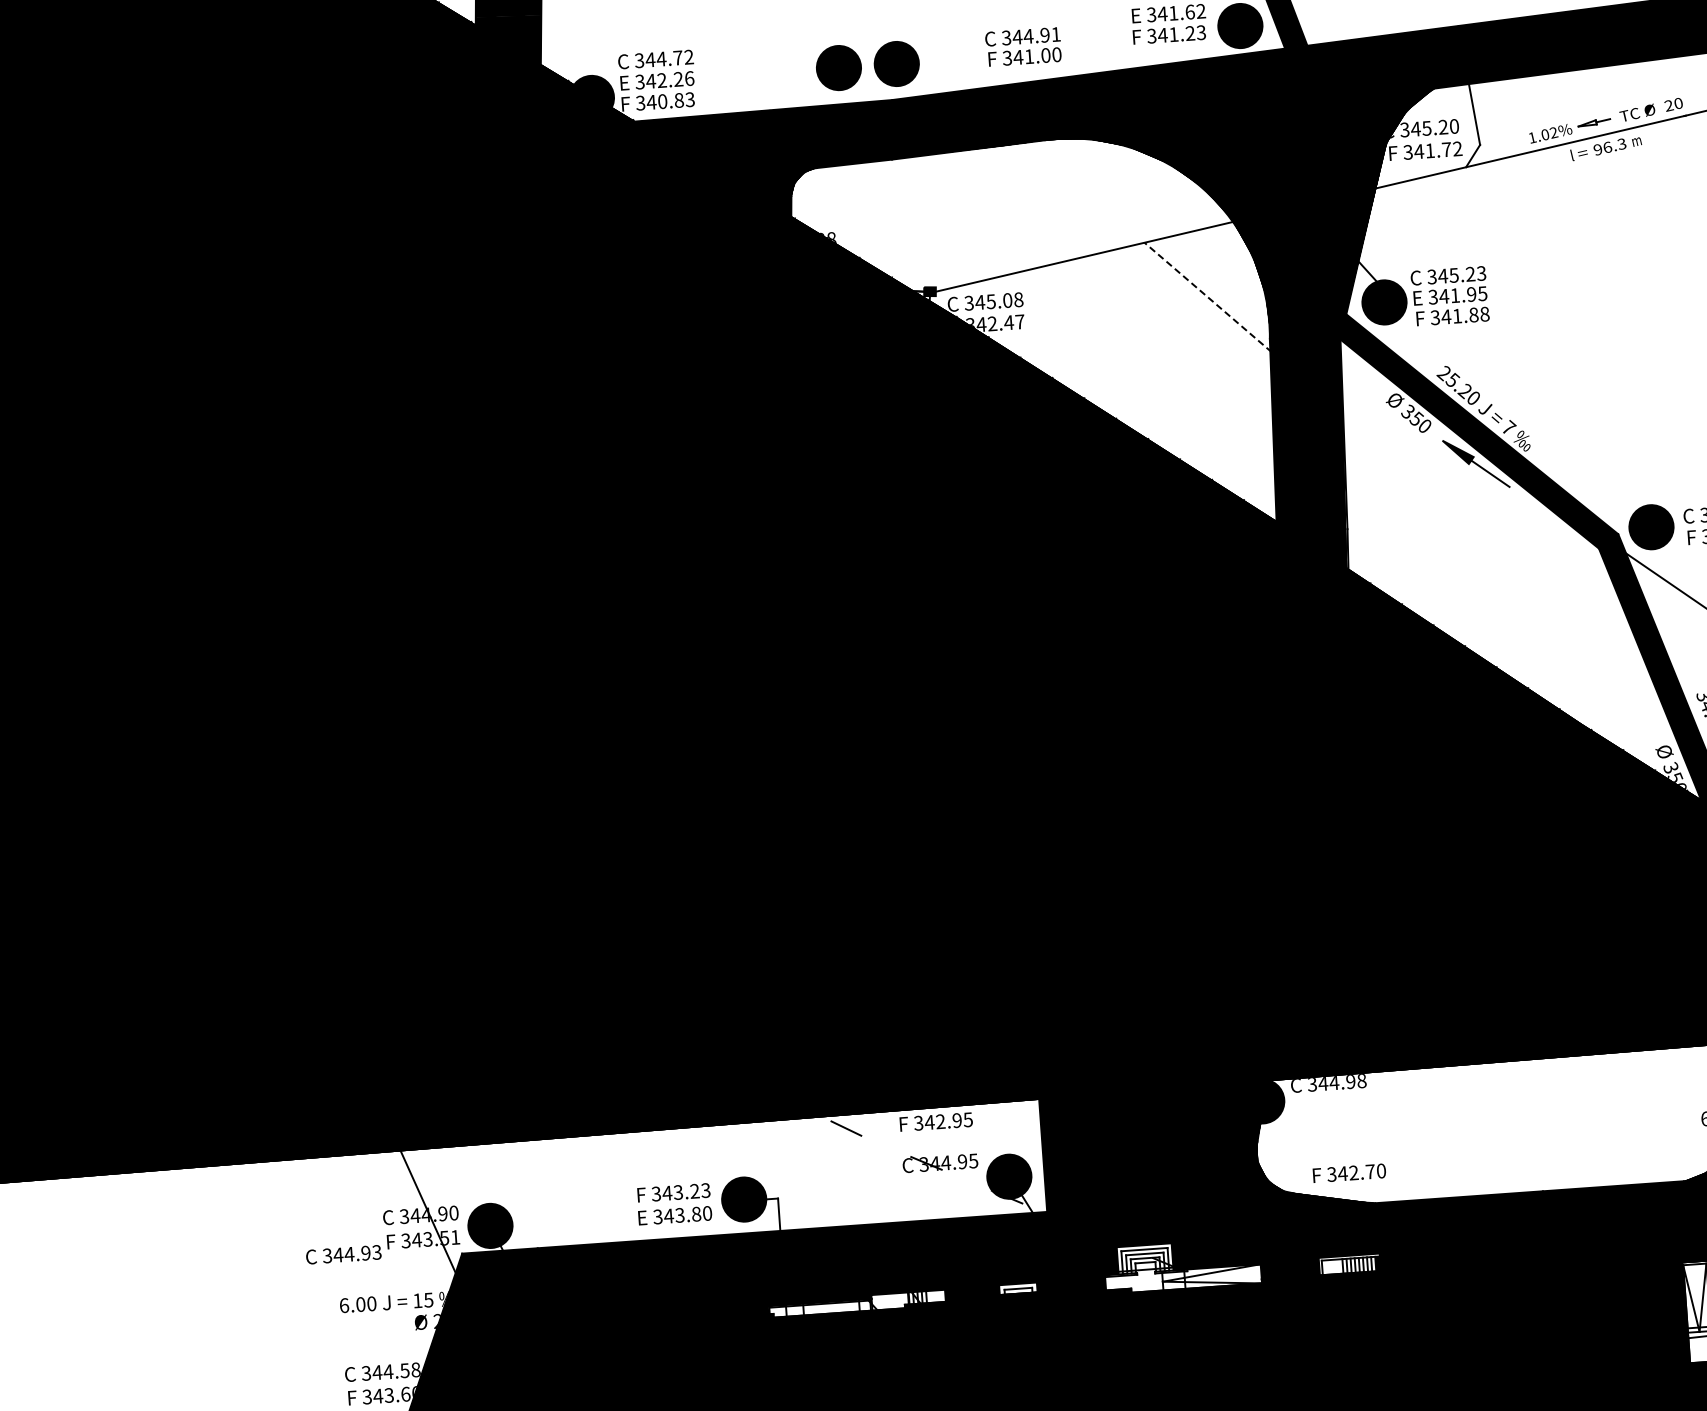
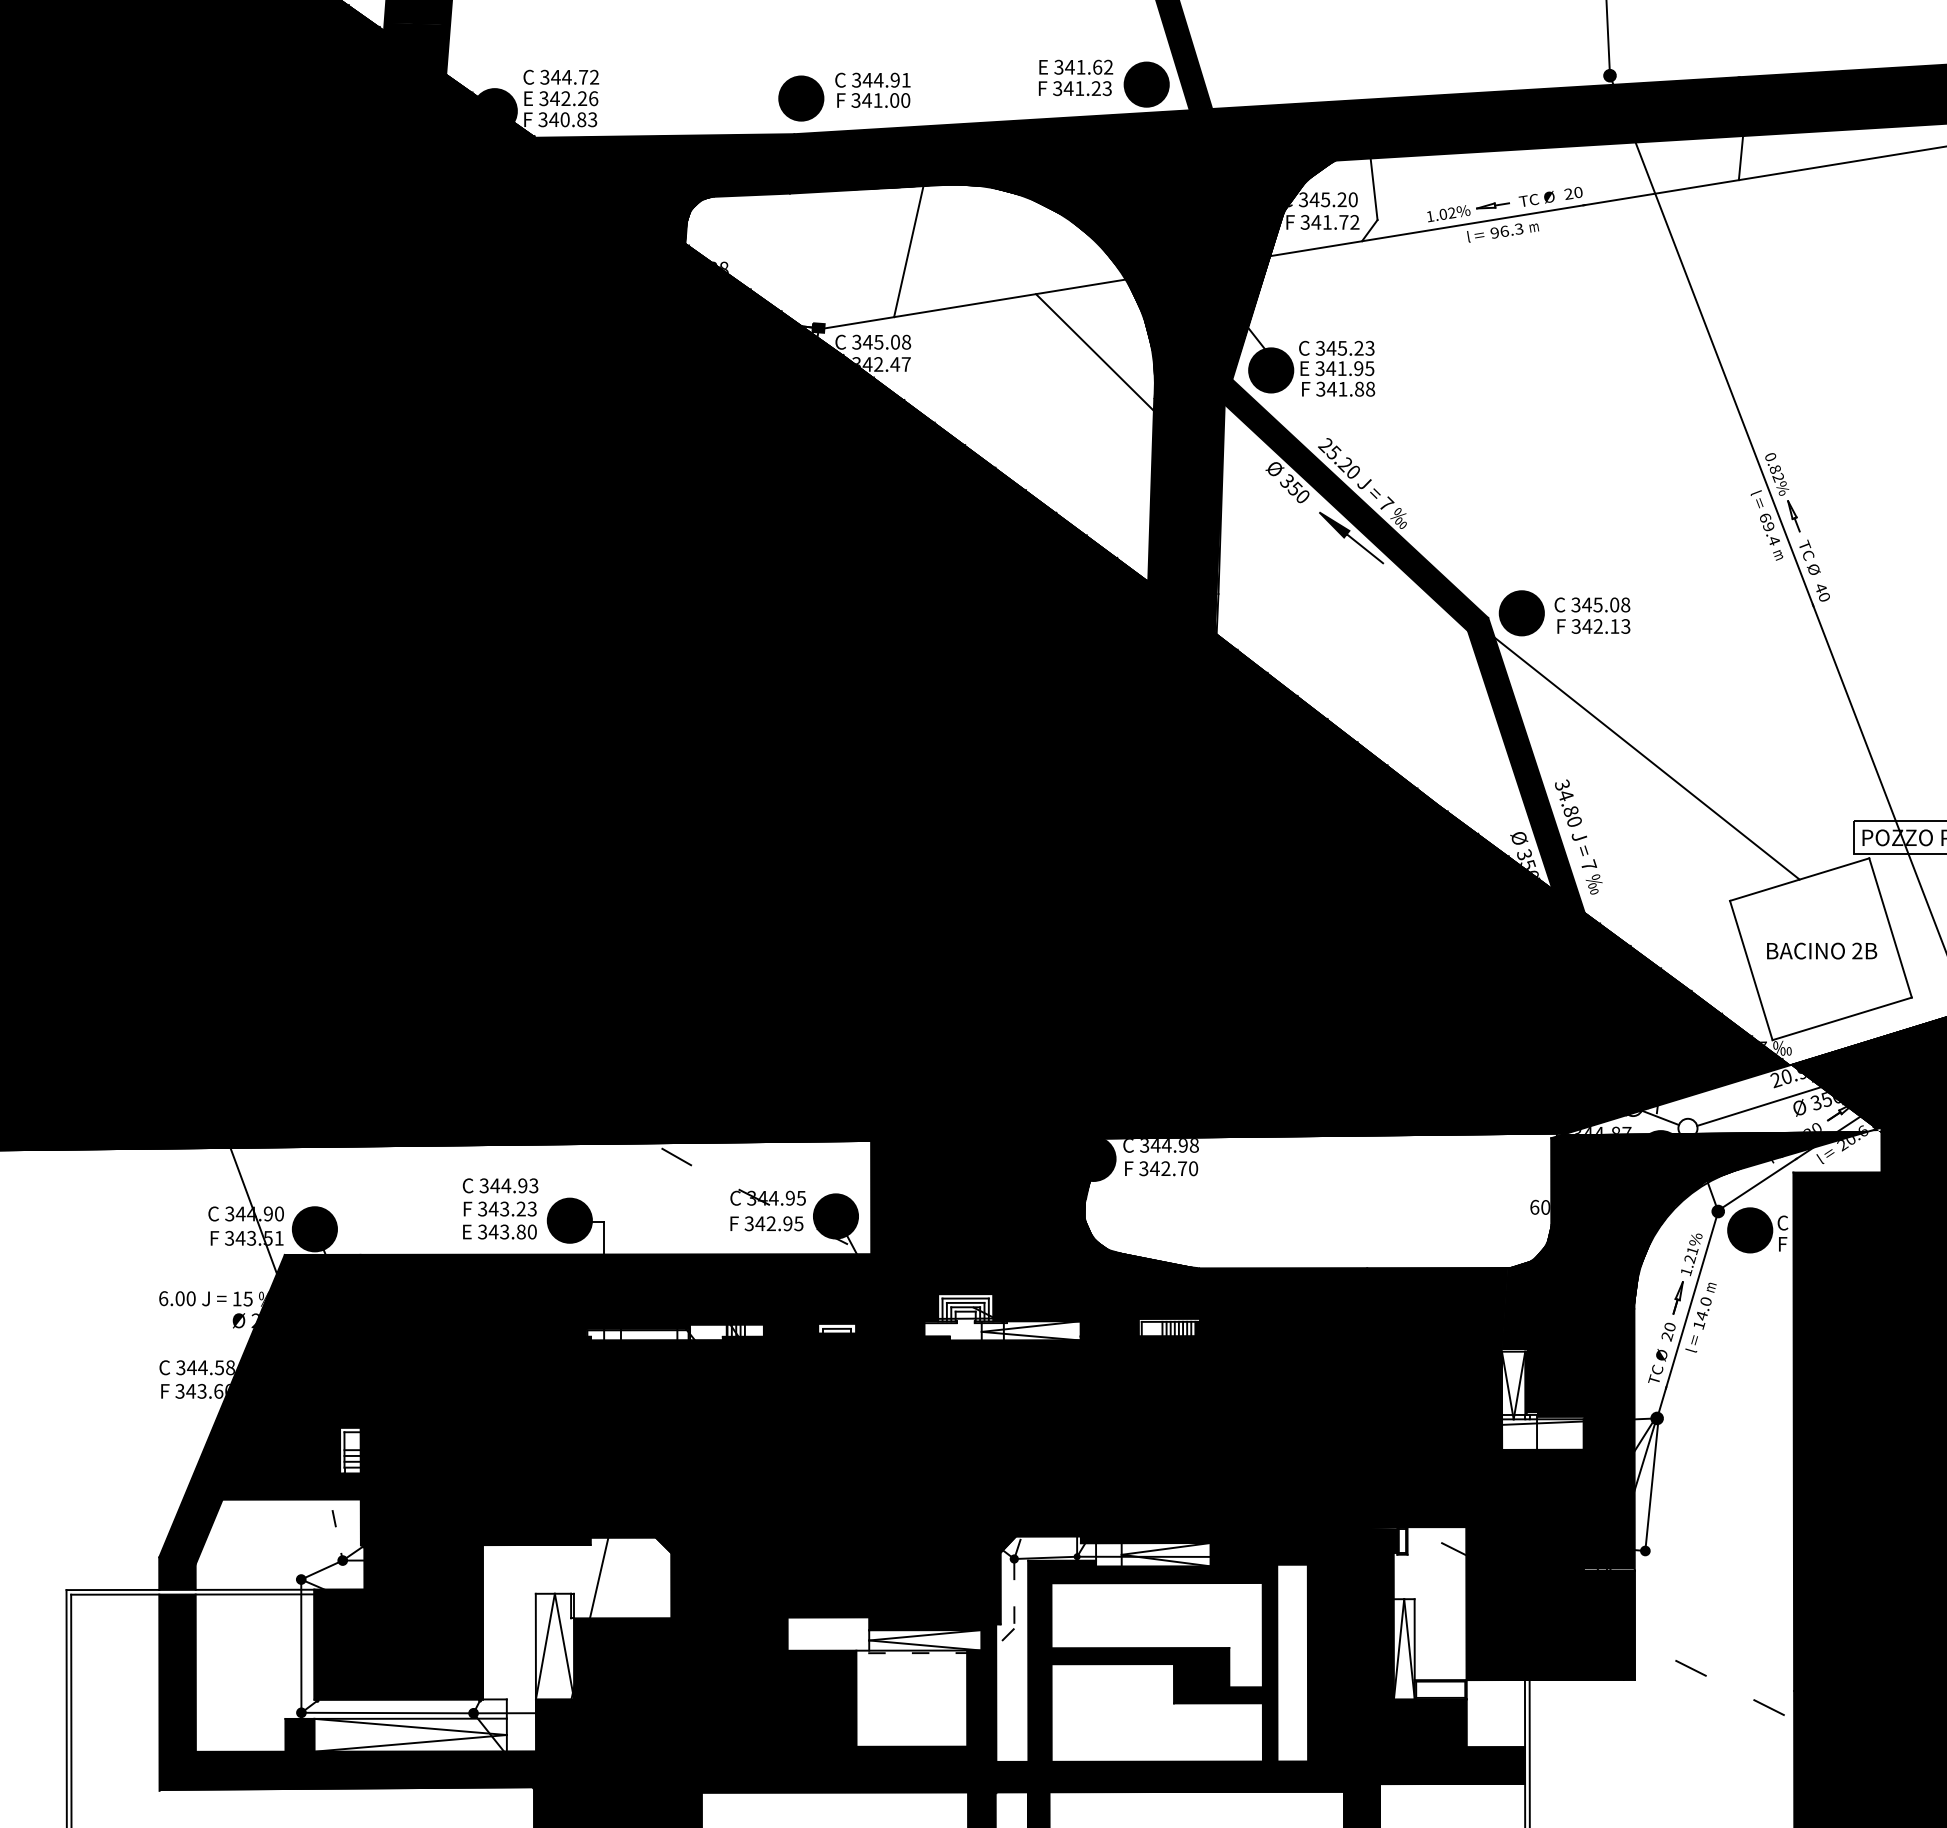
text: (1023, 46) -> (872, 89), moved
part: (839, 67) -> (743, 98), removed
line: (1014, 209) -> (908, 251), added
line: (1208, 297) -> (1095, 353), dashed -> solid
text: (935, 1121) -> (766, 1223), moved
text: (1349, 1173) -> (1161, 1168), moved
text: (343, 1254) -> (500, 1185), moved

